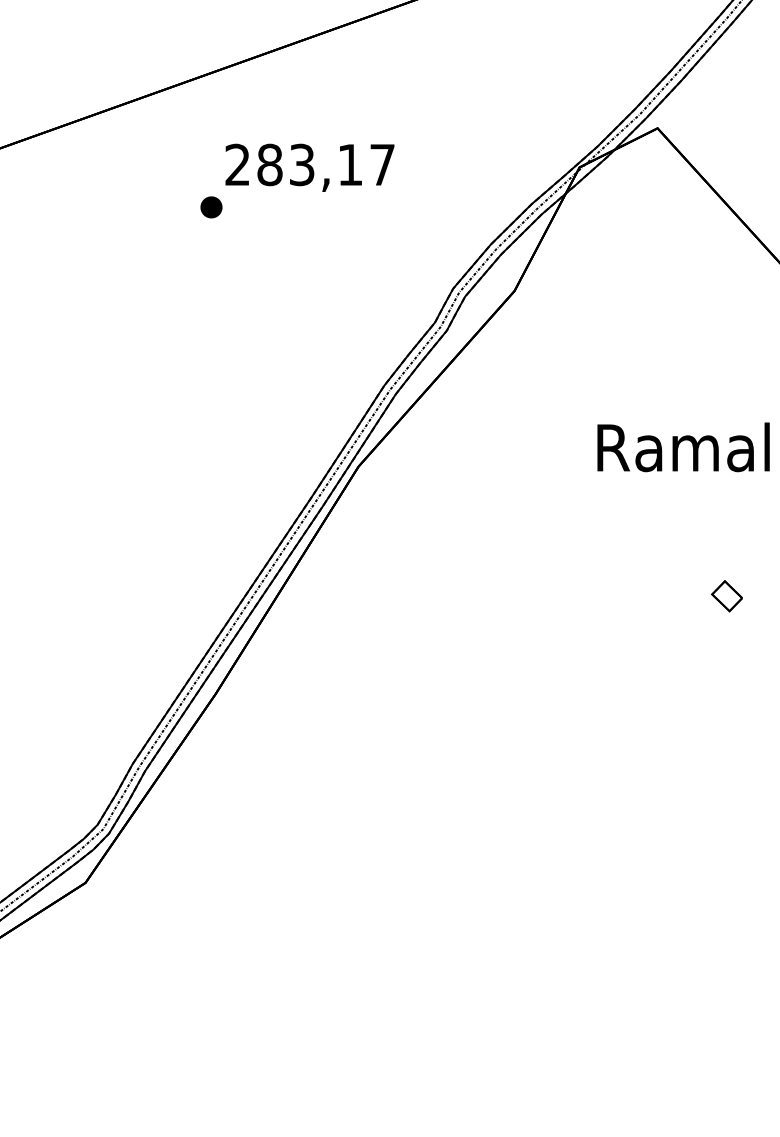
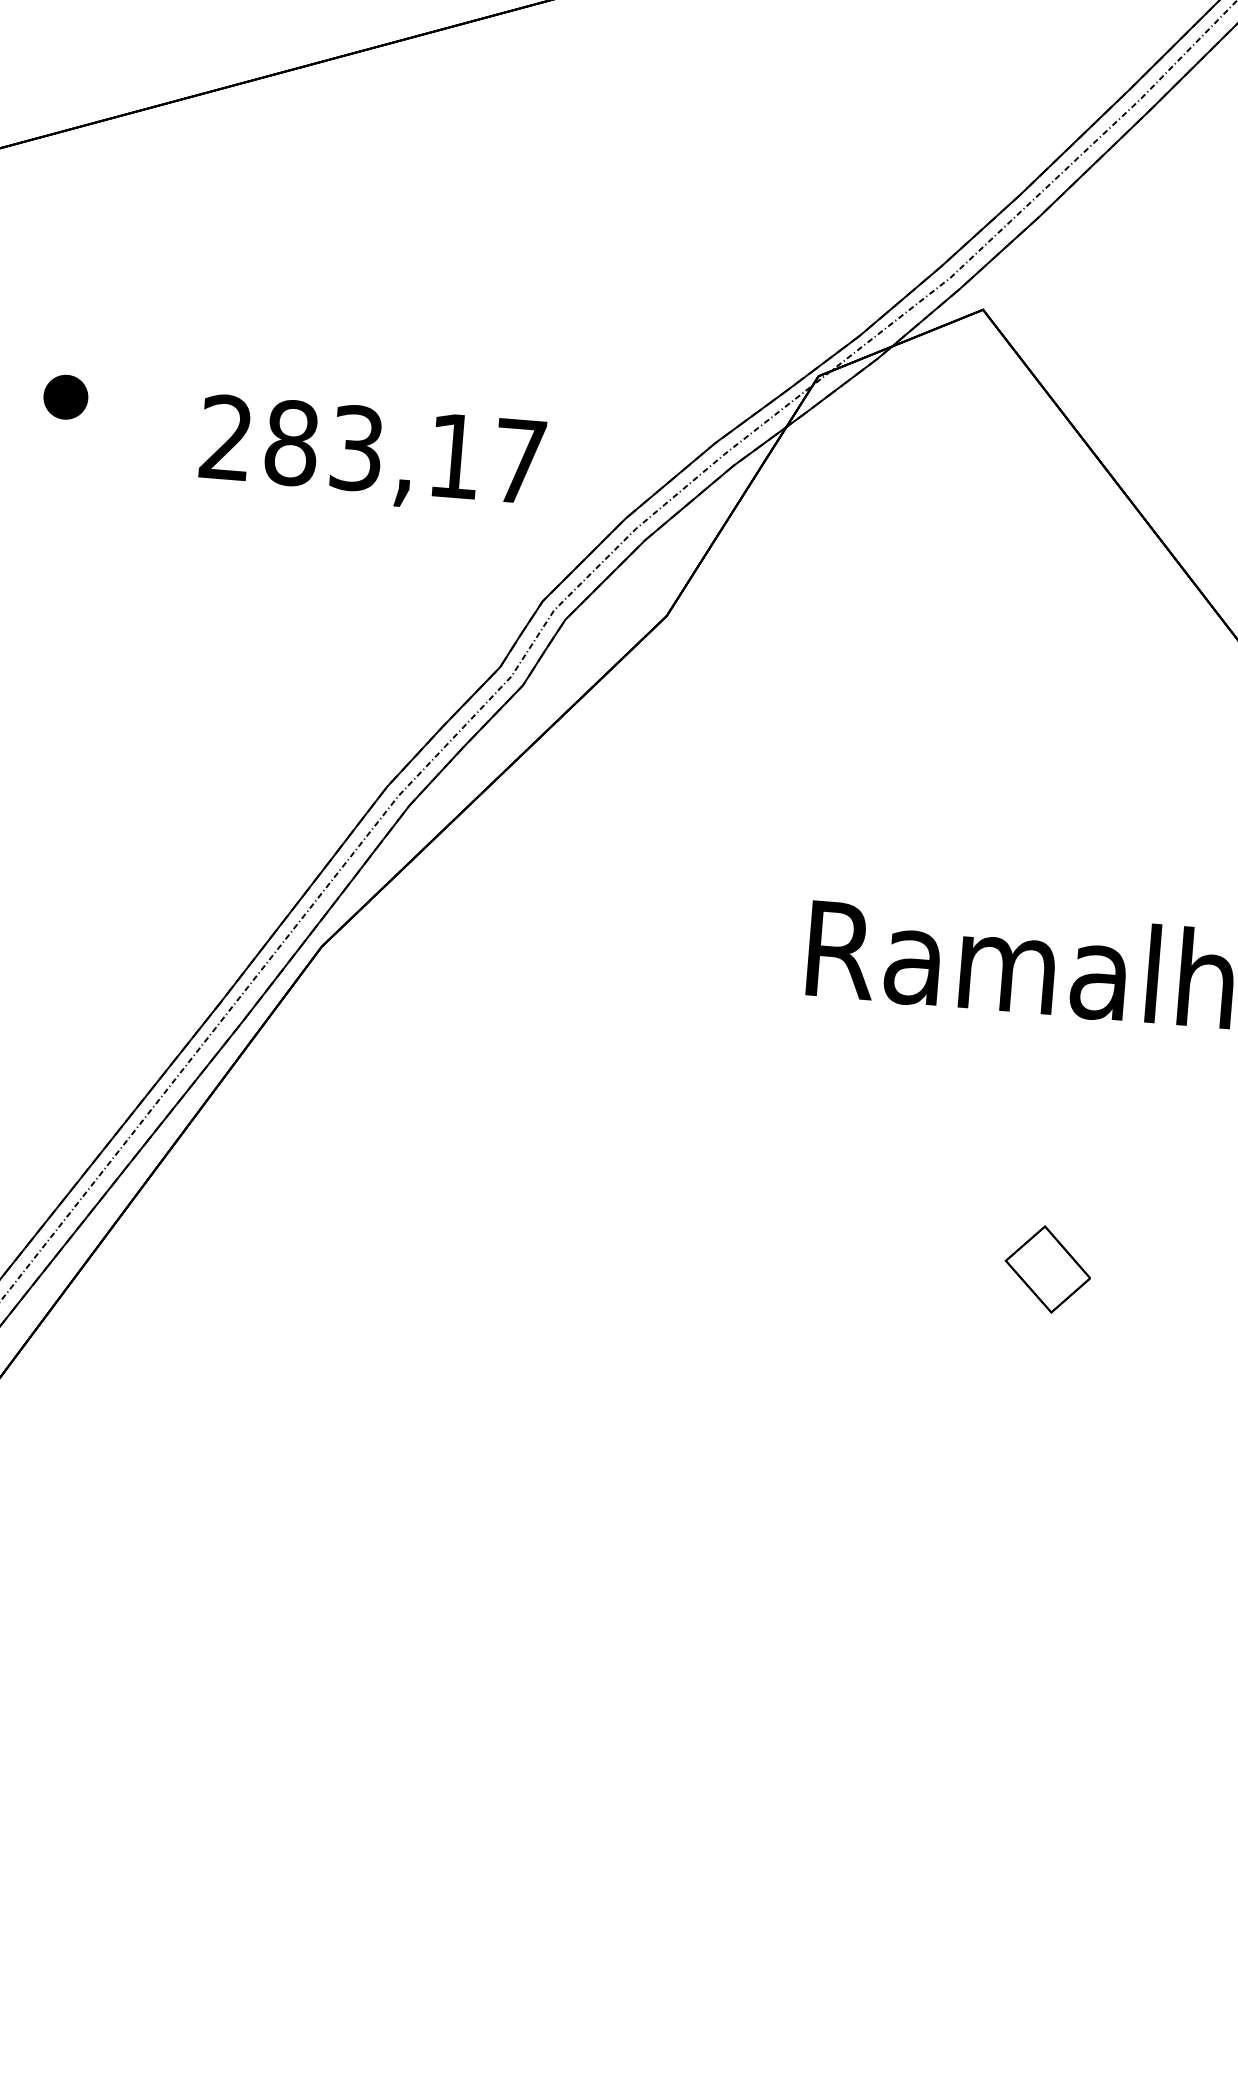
text: (309, 167) -> (371, 454), moved
part: (726, 596) -> (1046, 1269), size x1.4

